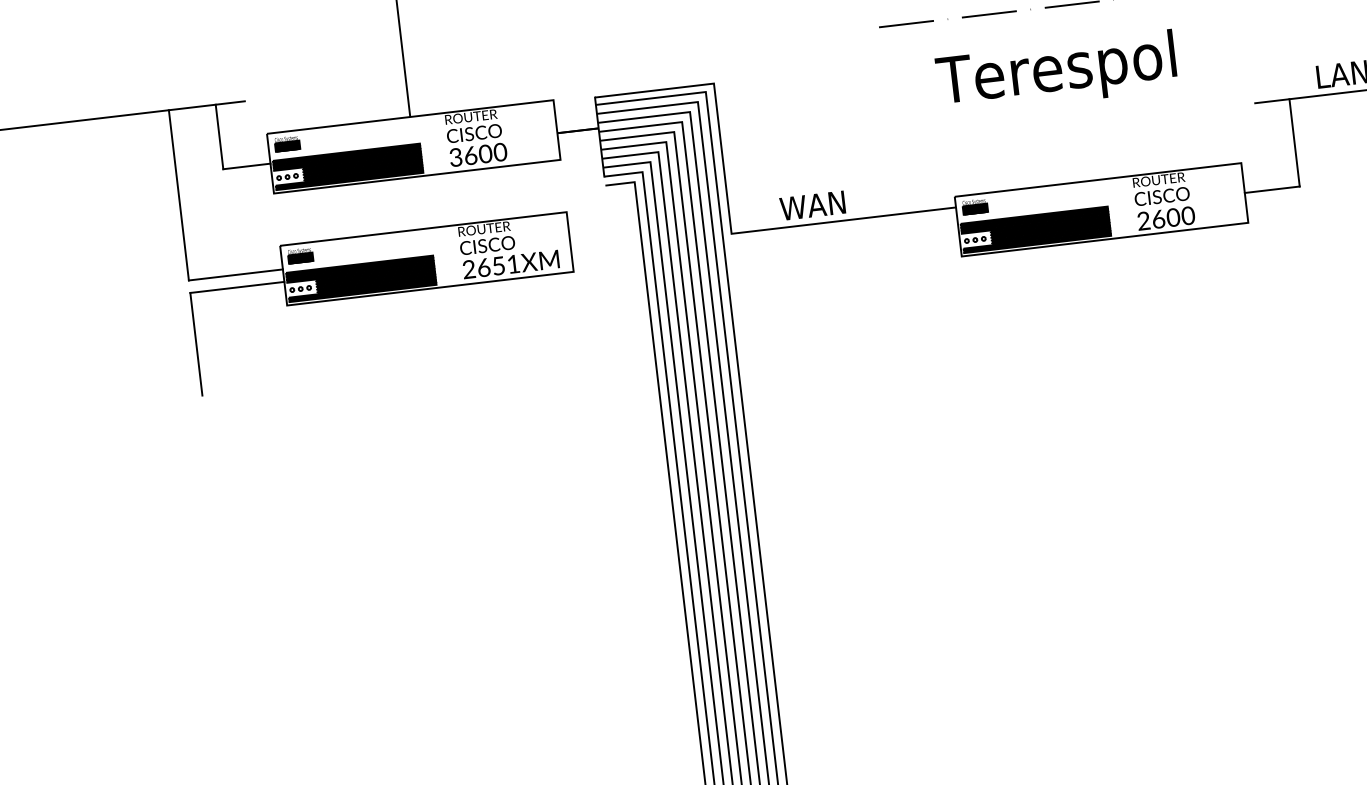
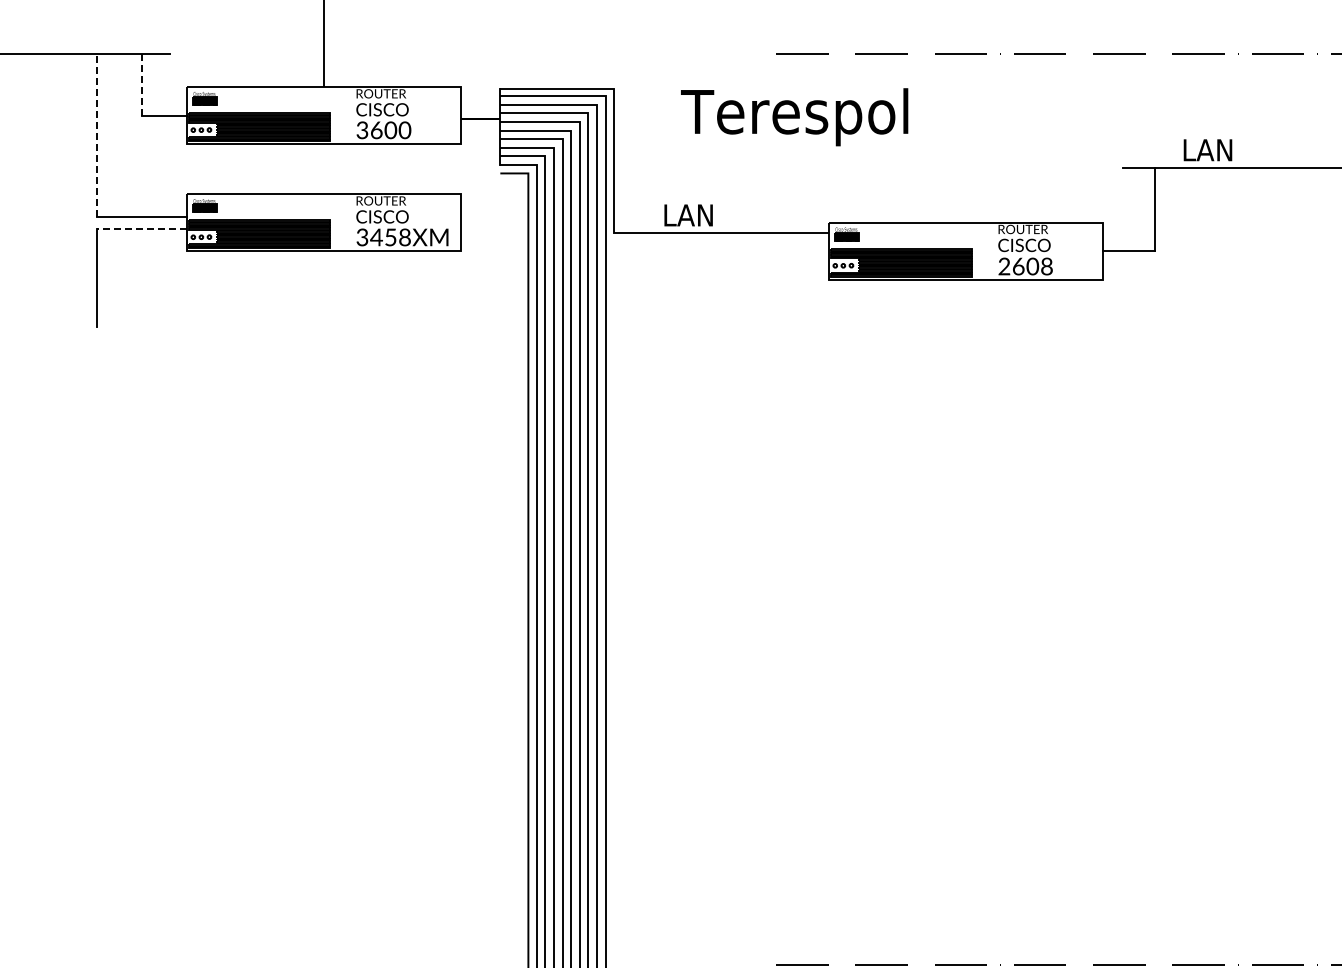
text: (1056, 73) -> (794, 117), moved
line: (219, 136) -> (141, 84), solid -> dashed
line: (178, 194) -> (96, 134), solid -> dashed
text: (812, 205) -> (693, 215), WAN -> LAN
text: (1187, 215) -> (1046, 266), 2600 -> 2608
text: (491, 266) -> (383, 237), 2651XM -> 3458XM
line: (237, 287) -> (141, 228), solid -> dashed

